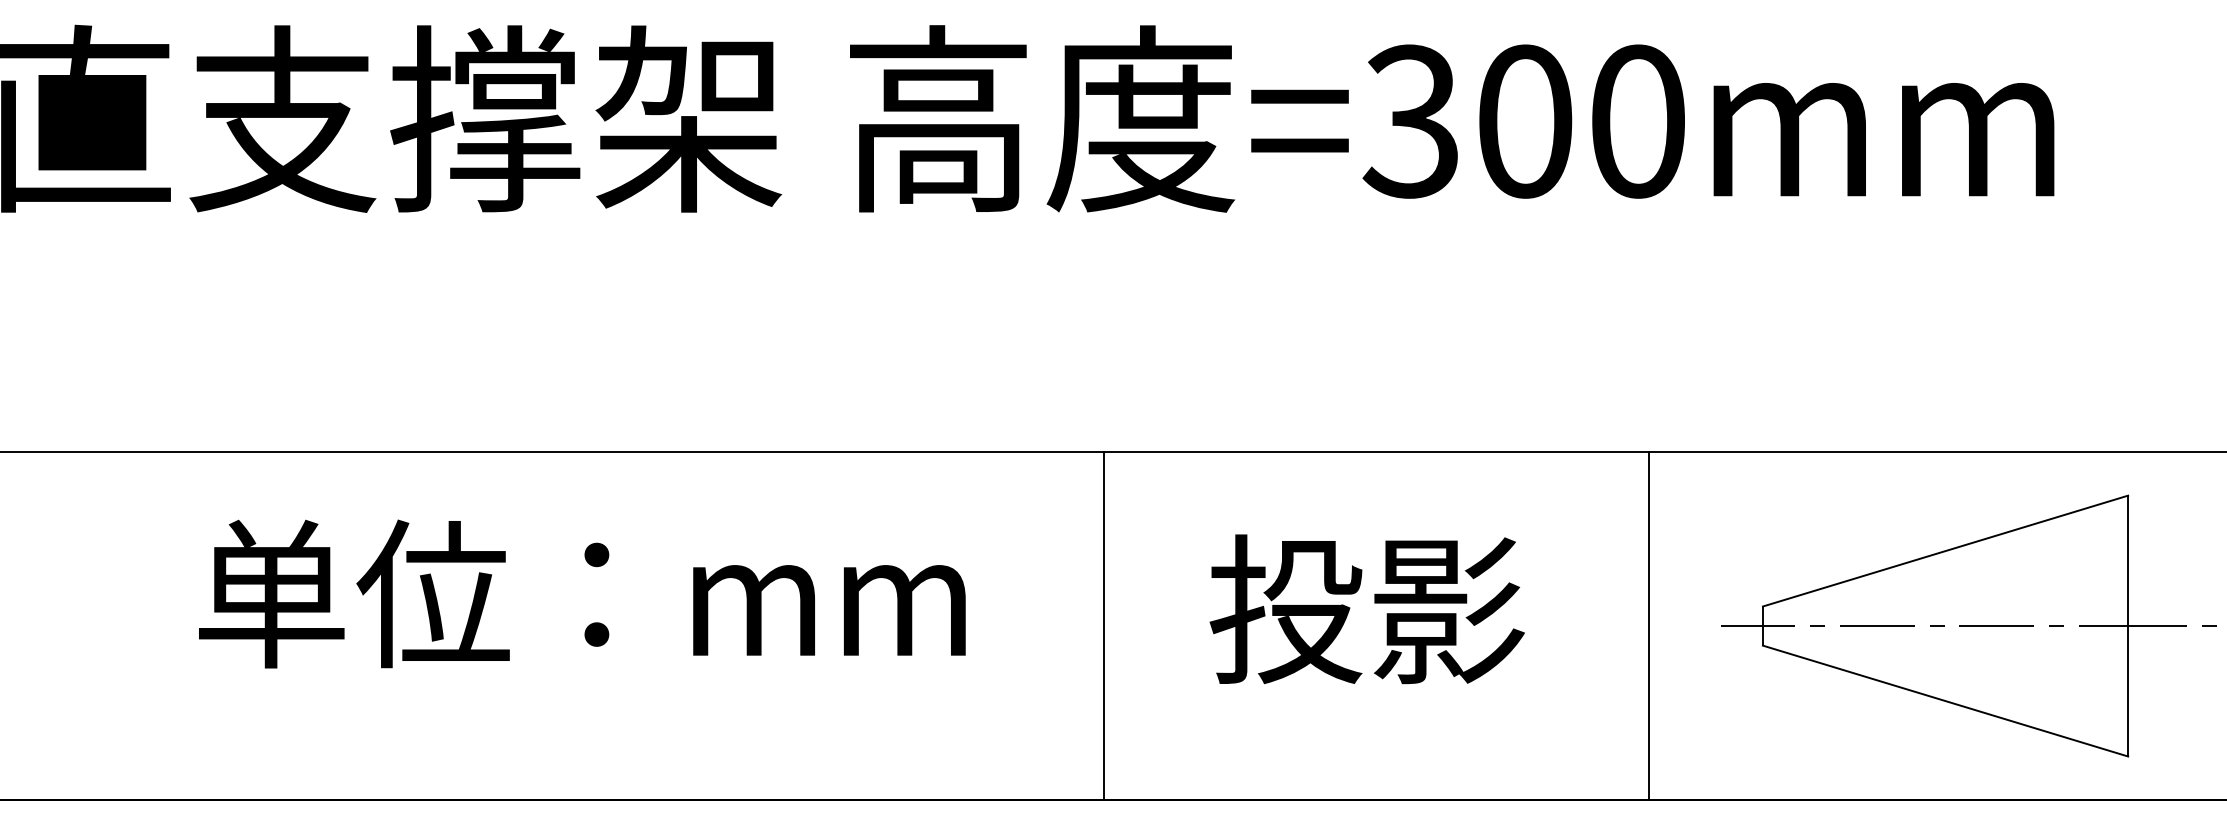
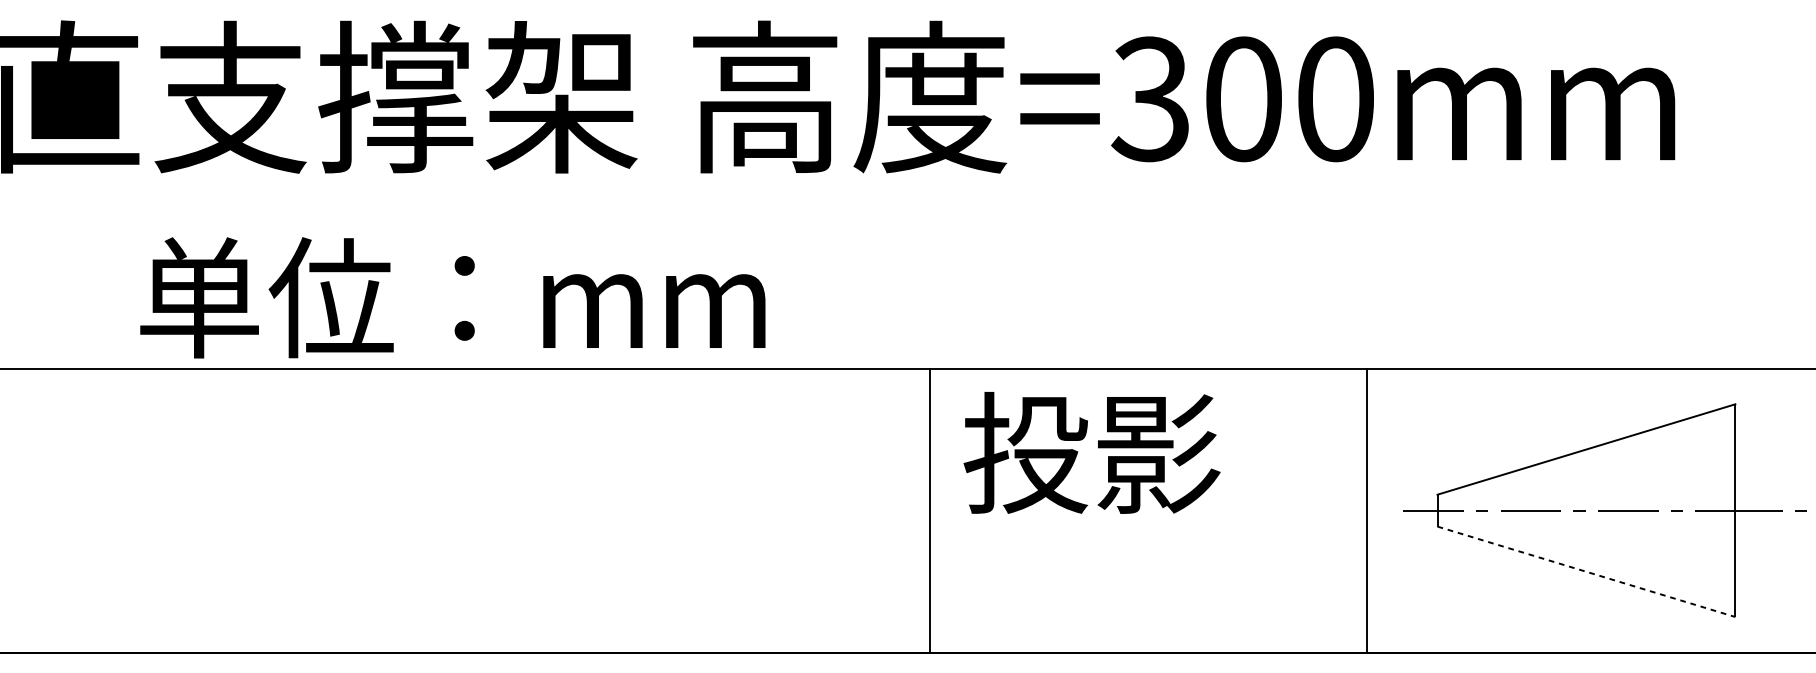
text: (582, 593) -> (453, 297), moved
text: (1366, 609) -> (1091, 453), moved
line: (1104, 625) -> (930, 510), moved
line: (1648, 625) -> (1366, 510), moved
line: (1945, 701) -> (1586, 572), solid -> dashed

